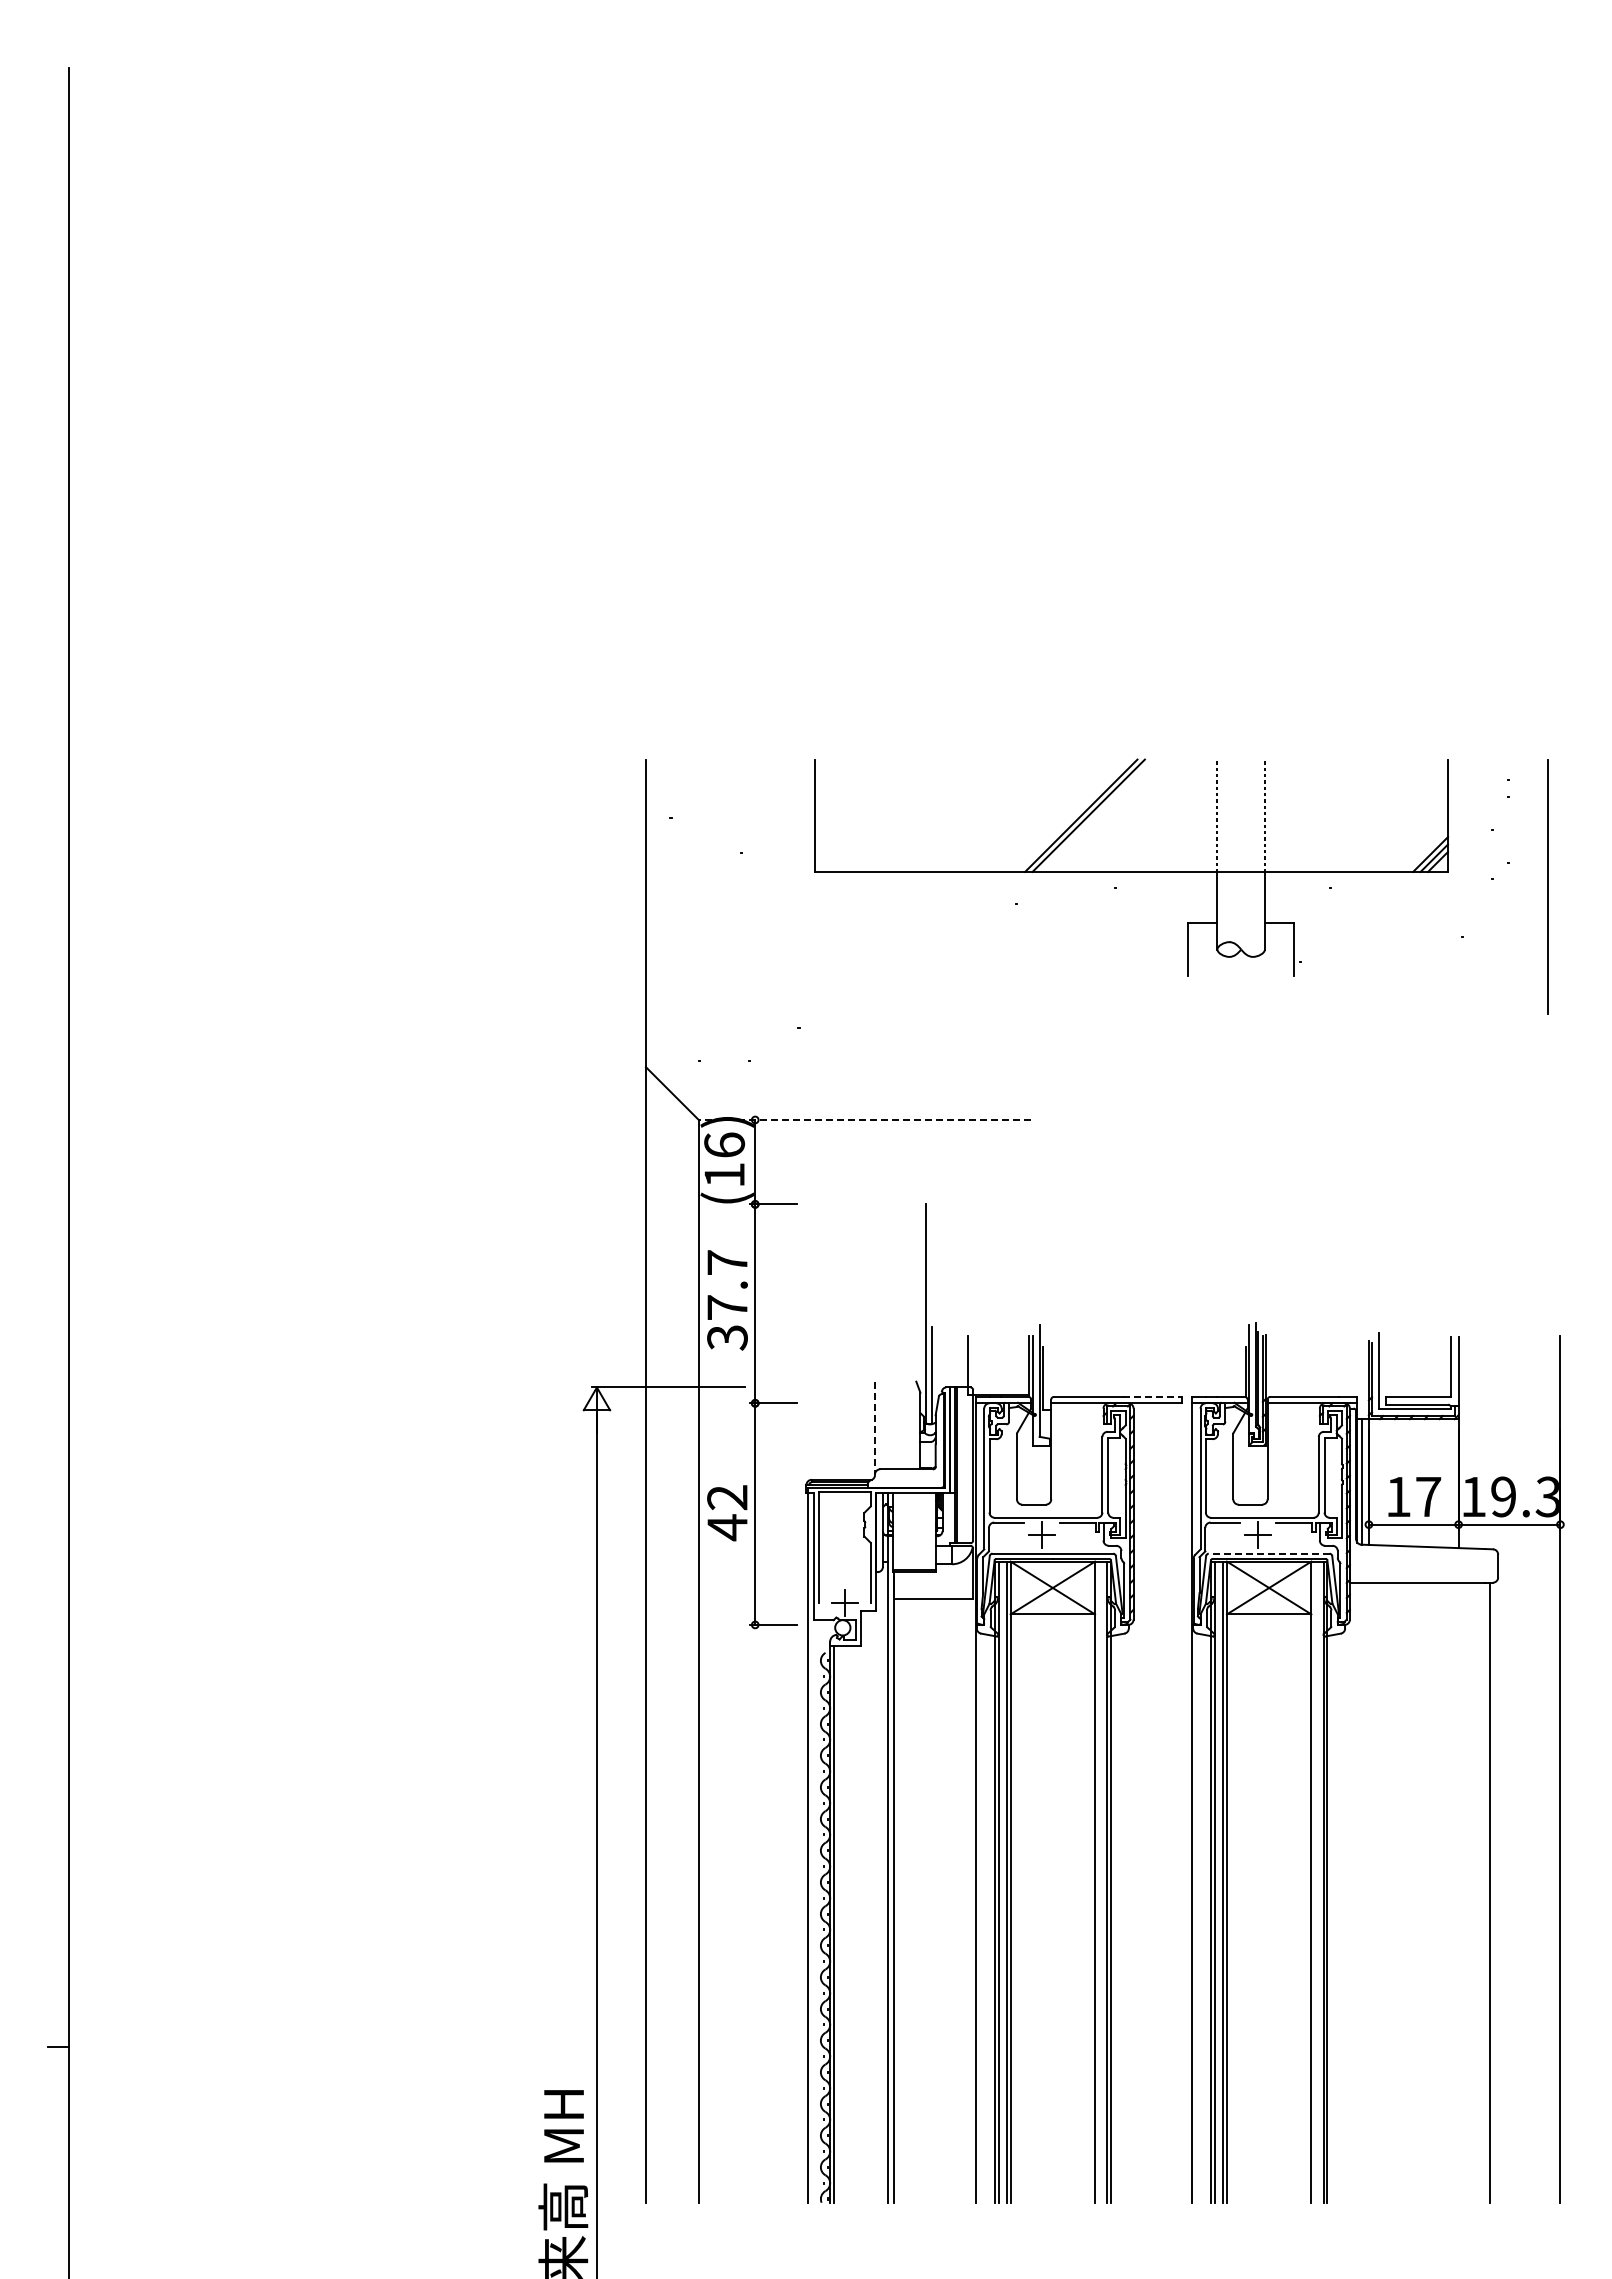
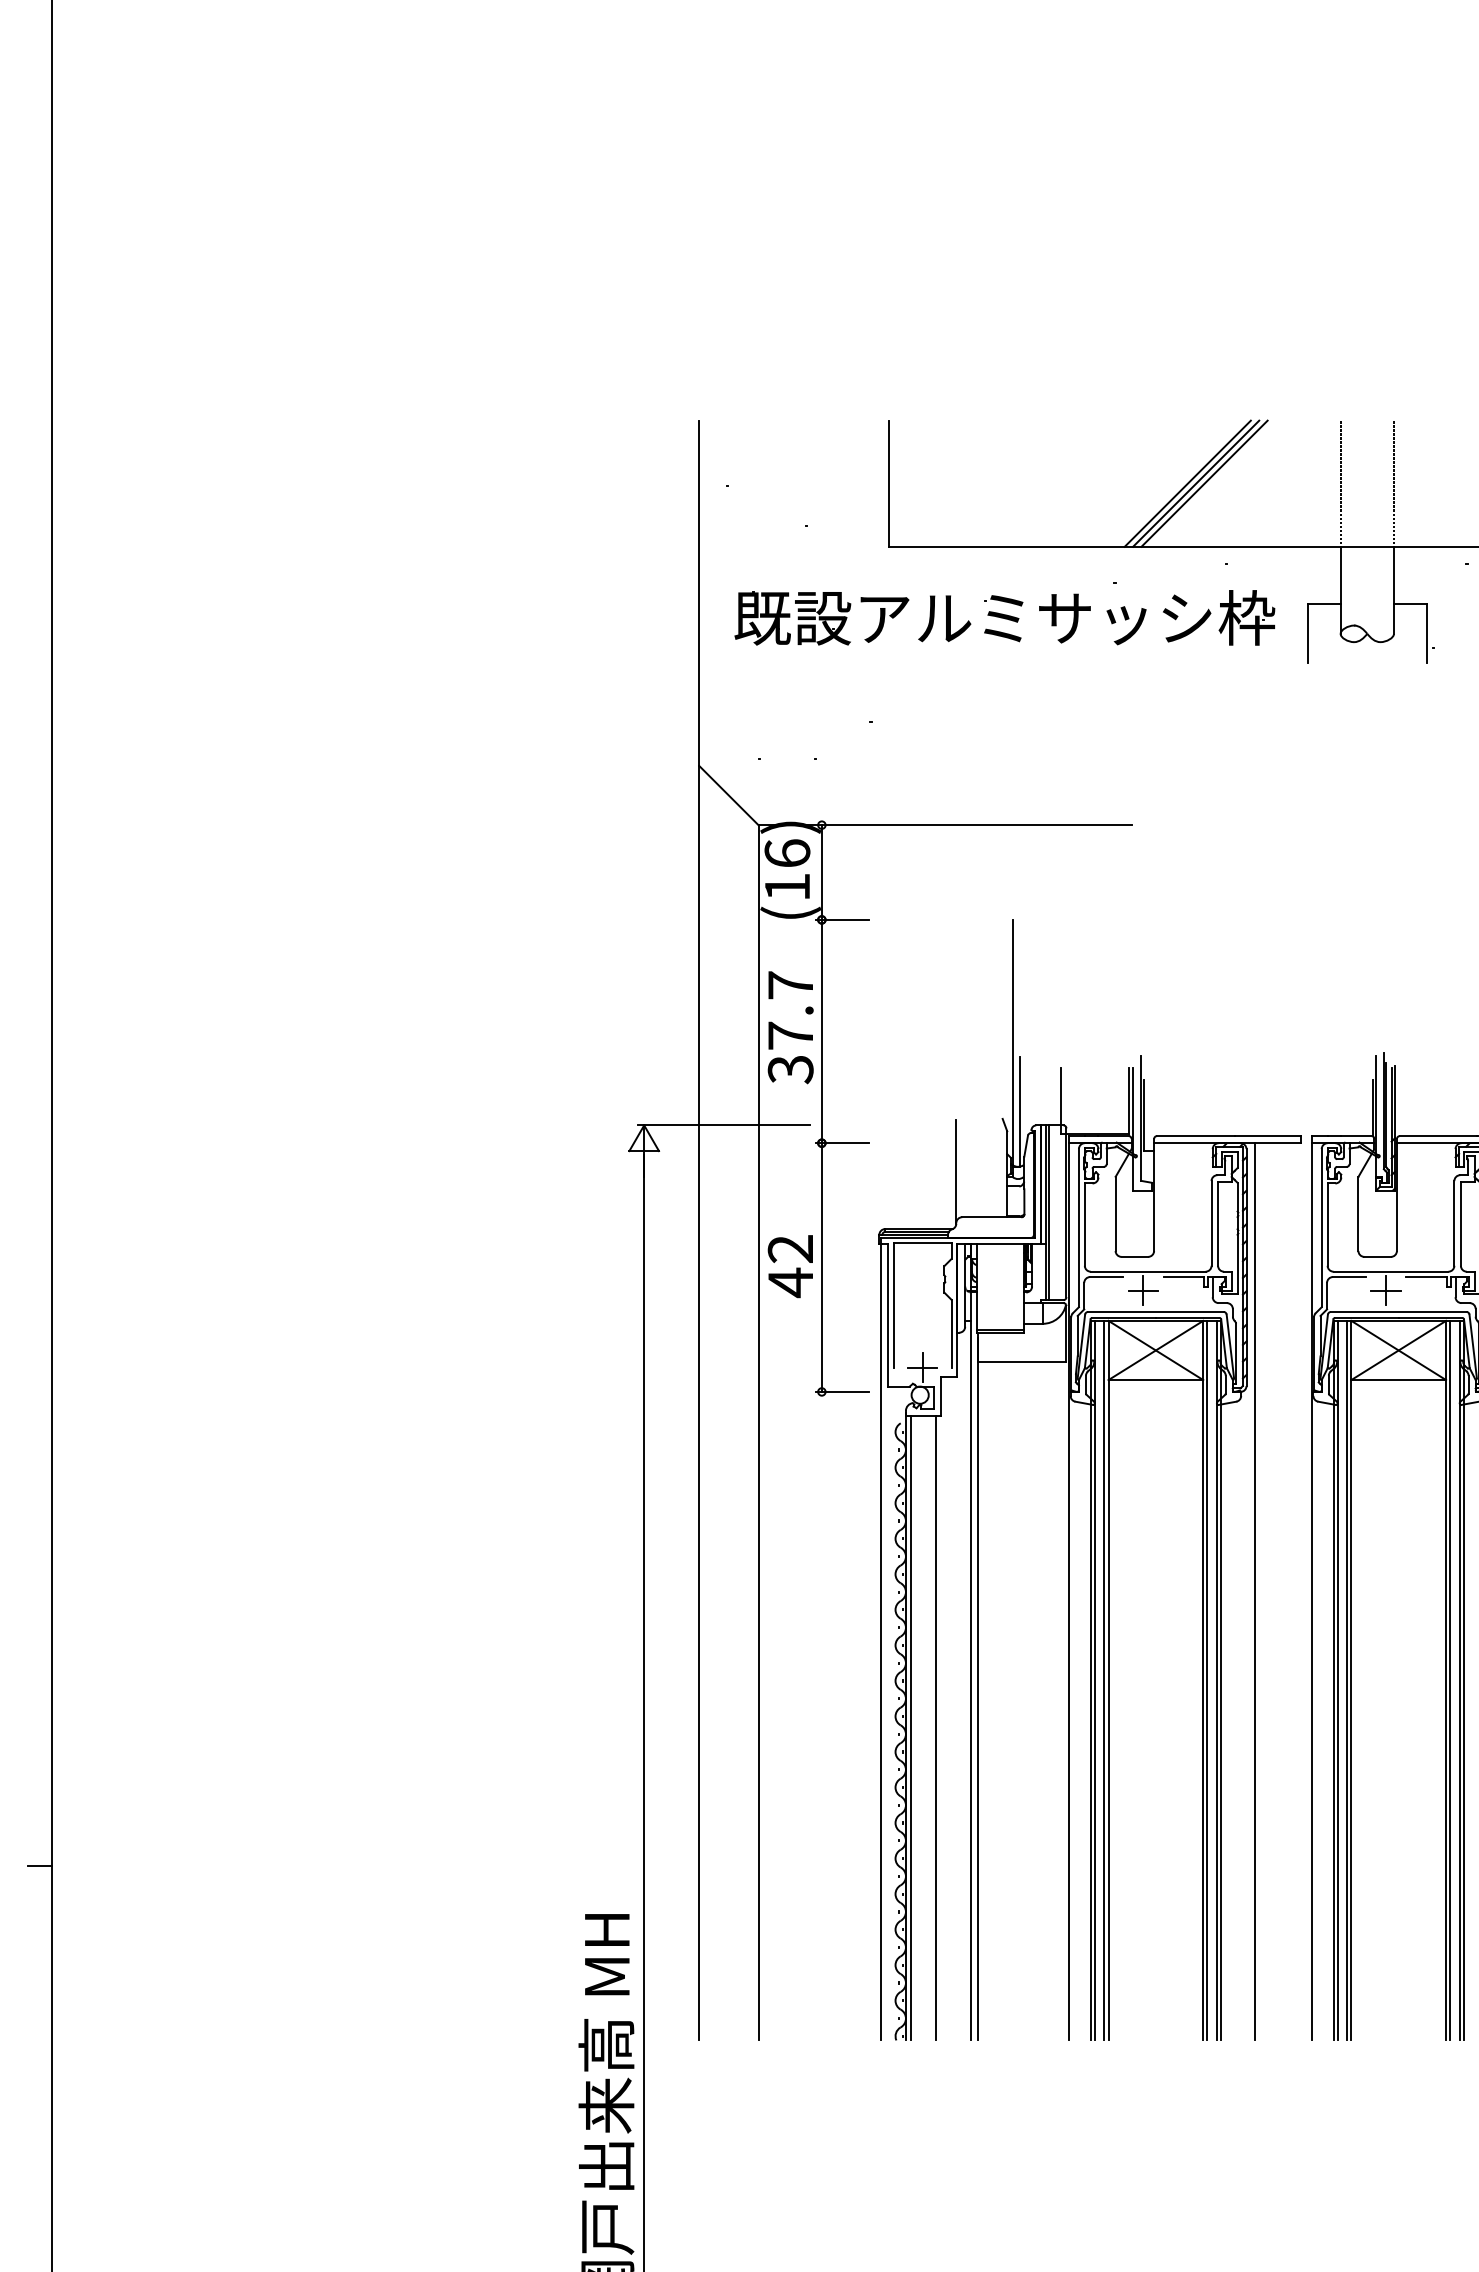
line: (1096, 815) -> (1204, 483), added
part: (918, 935) -> (1005, 618), added
line: (864, 1119) -> (944, 824), dashed -> solid
line: (1152, 1396) -> (1267, 1135), dashed -> solid
line: (875, 1428) -> (956, 1171), dashed -> solid
line: (1268, 1553) -> (1397, 1311), dashed -> solid
line: (1140, 1802) -> (1254, 1591), added
line: (1098, 1881) -> (1207, 1679), added
line: (1315, 1881) -> (1450, 1679), added
line: (856, 1924) -> (935, 1728), added

